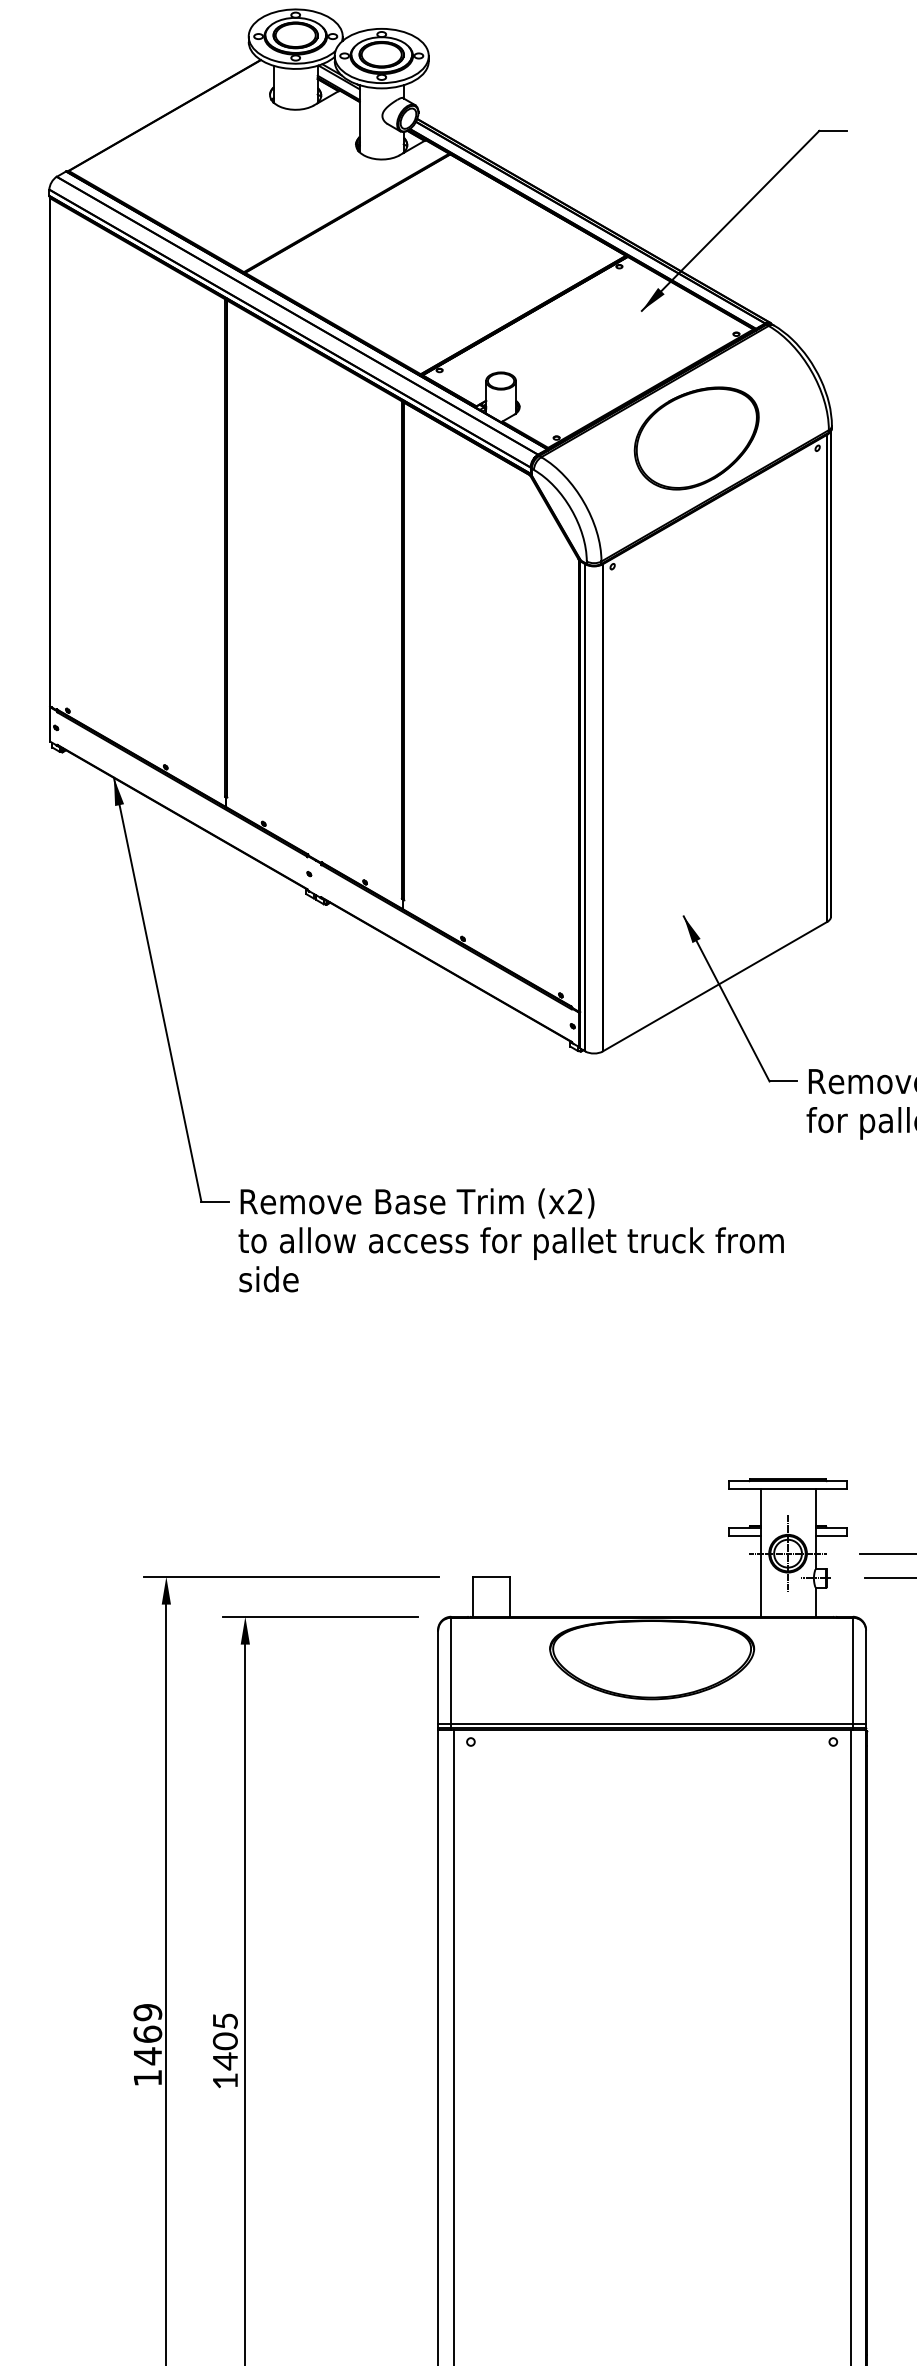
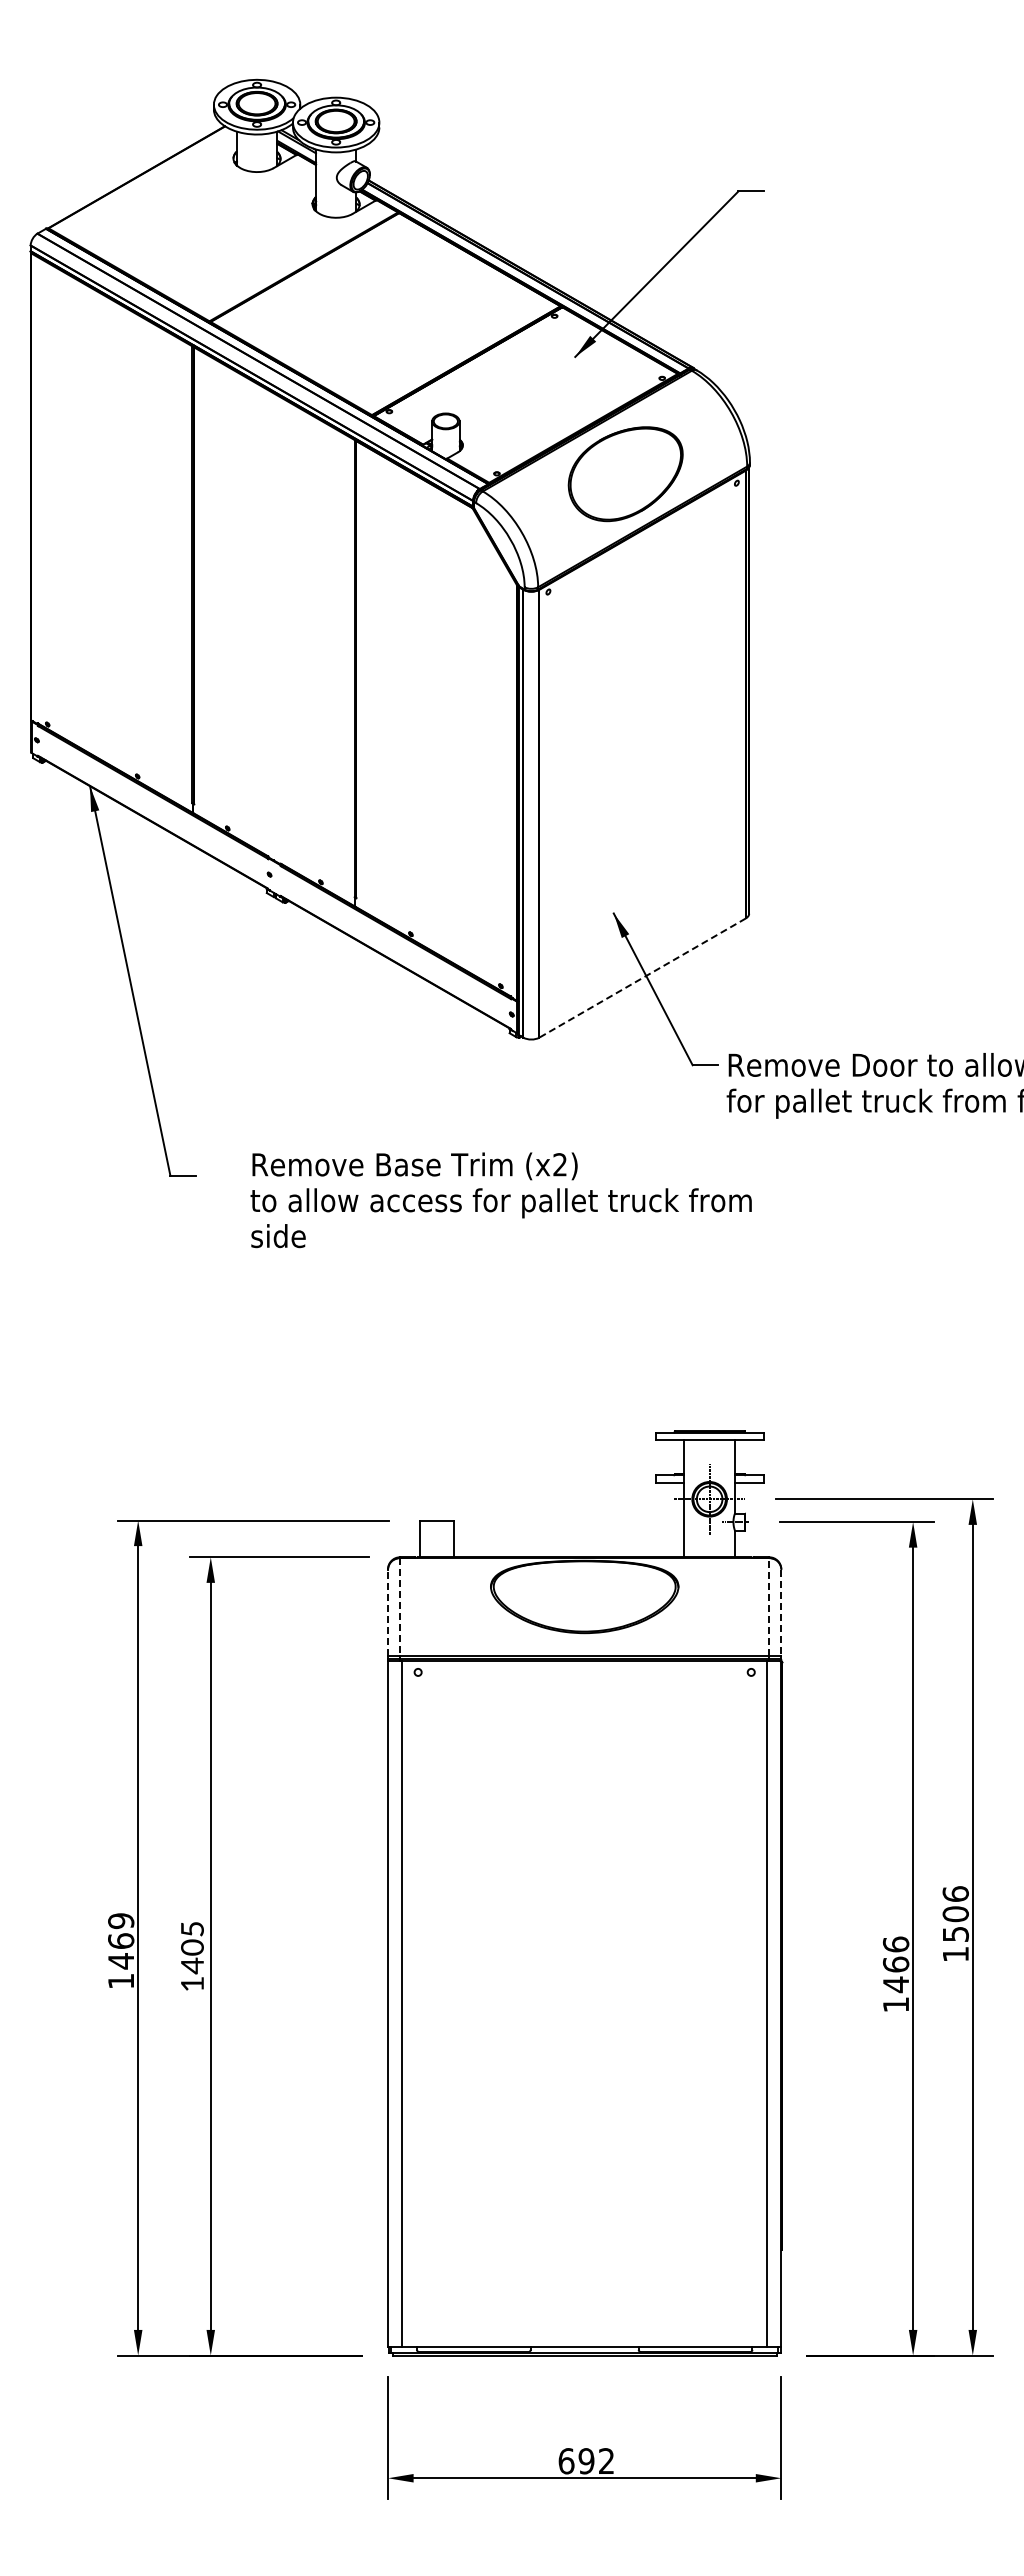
line: (714, 987) -> (642, 978), solid -> dashed
text: (510, 1240) -> (500, 1200), moved
line: (450, 1671) -> (399, 1607), solid -> dashed
line: (853, 1671) -> (769, 1607), solid -> dashed
line: (438, 1677) -> (388, 1613), solid -> dashed
line: (866, 1677) -> (781, 1613), solid -> dashed

